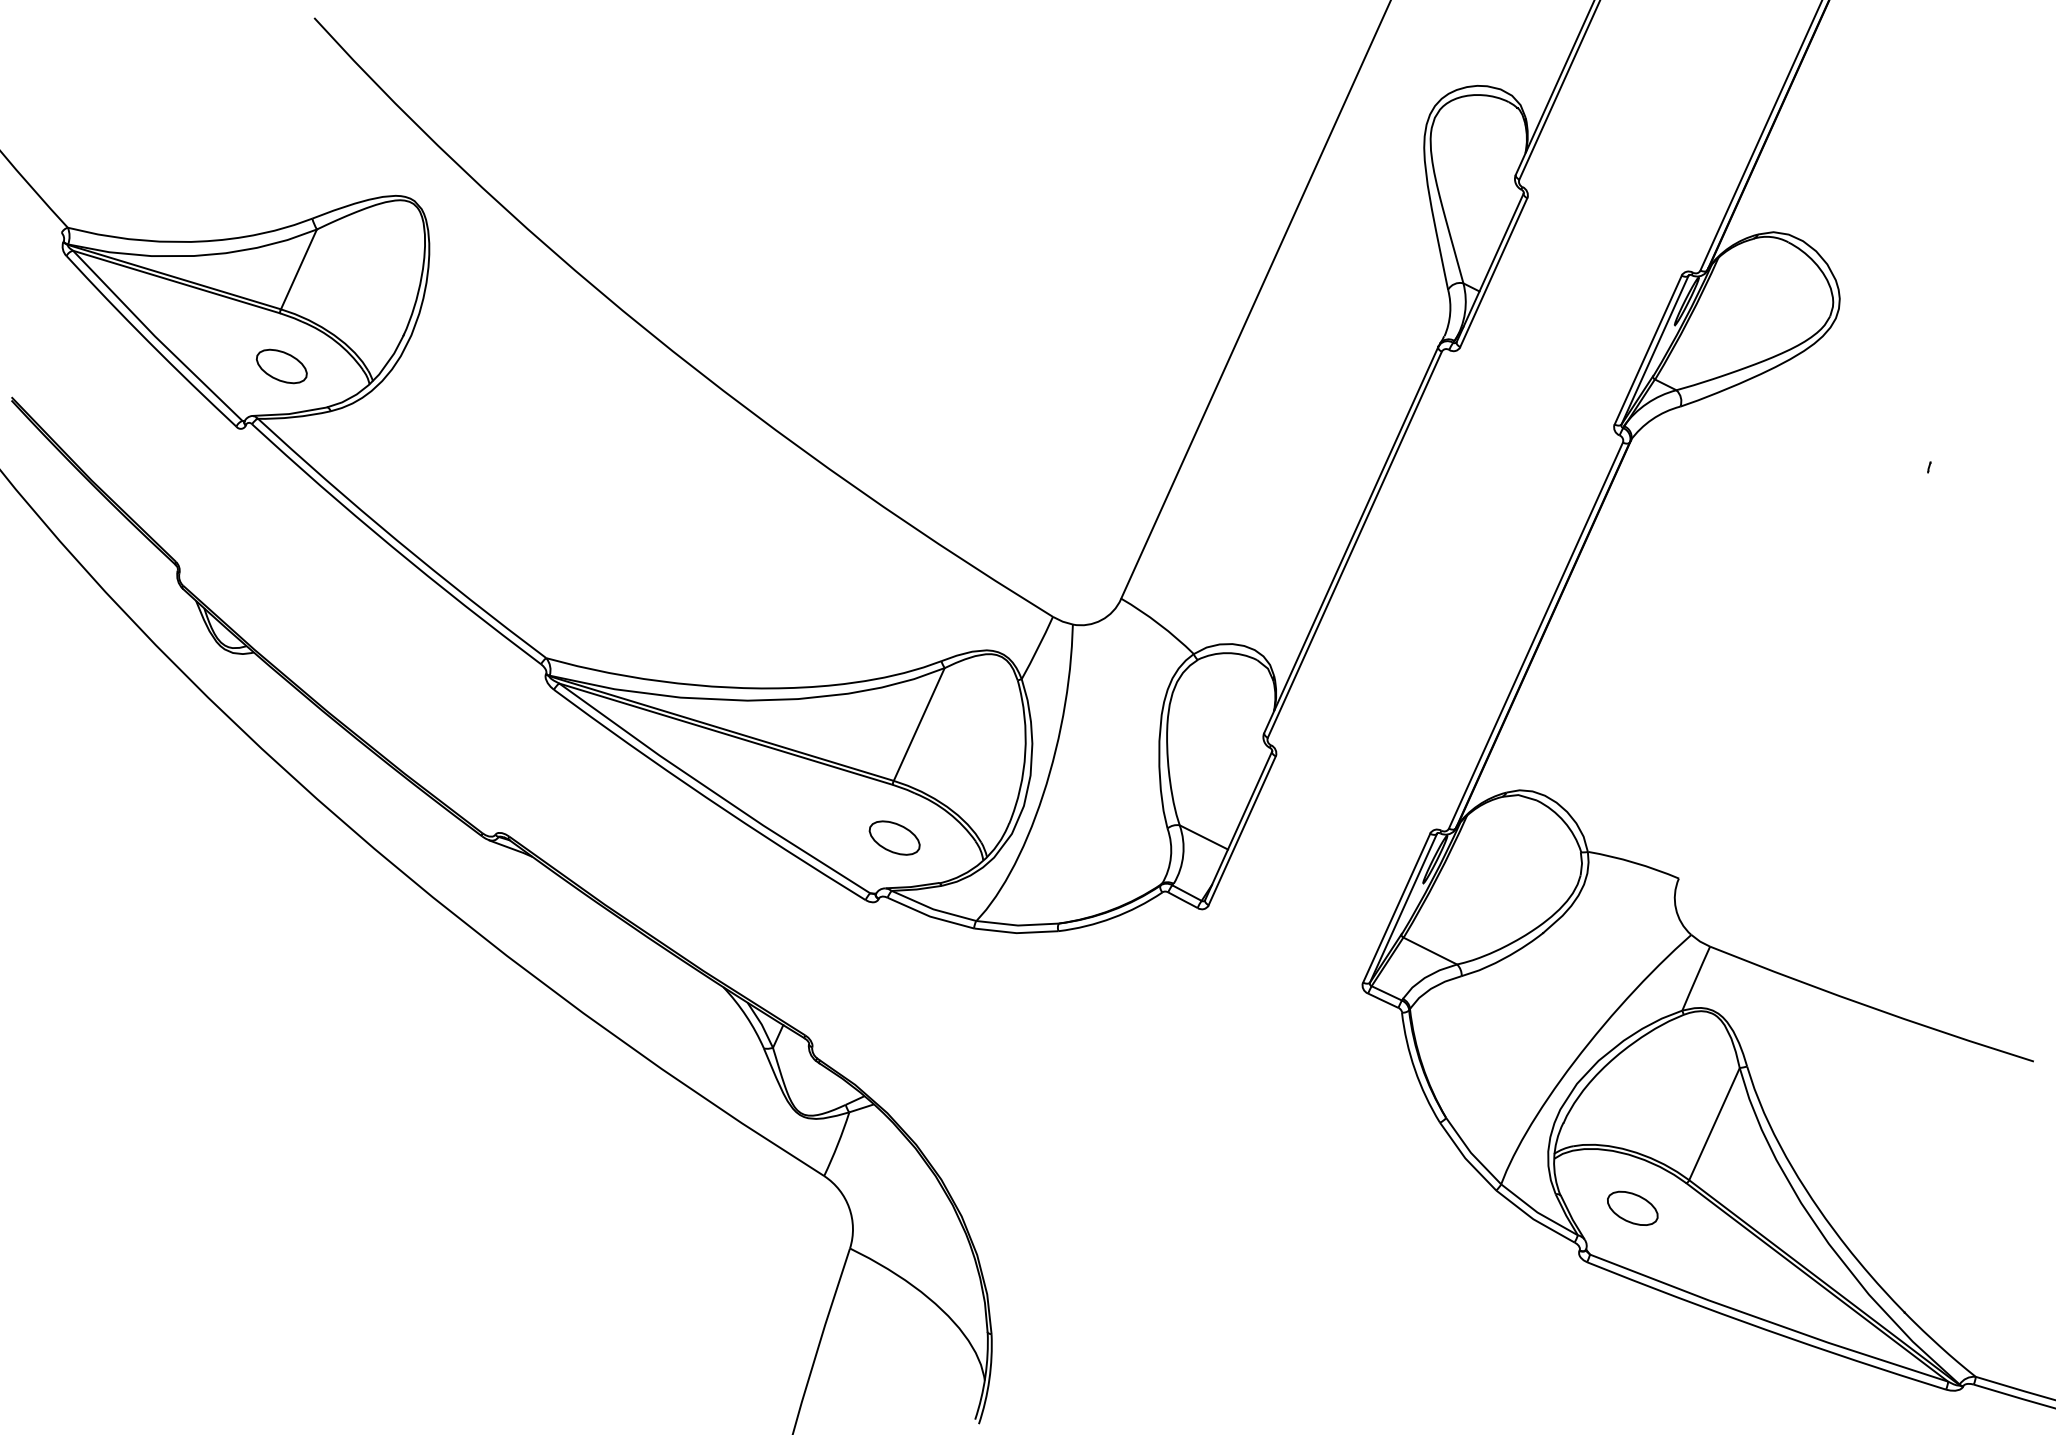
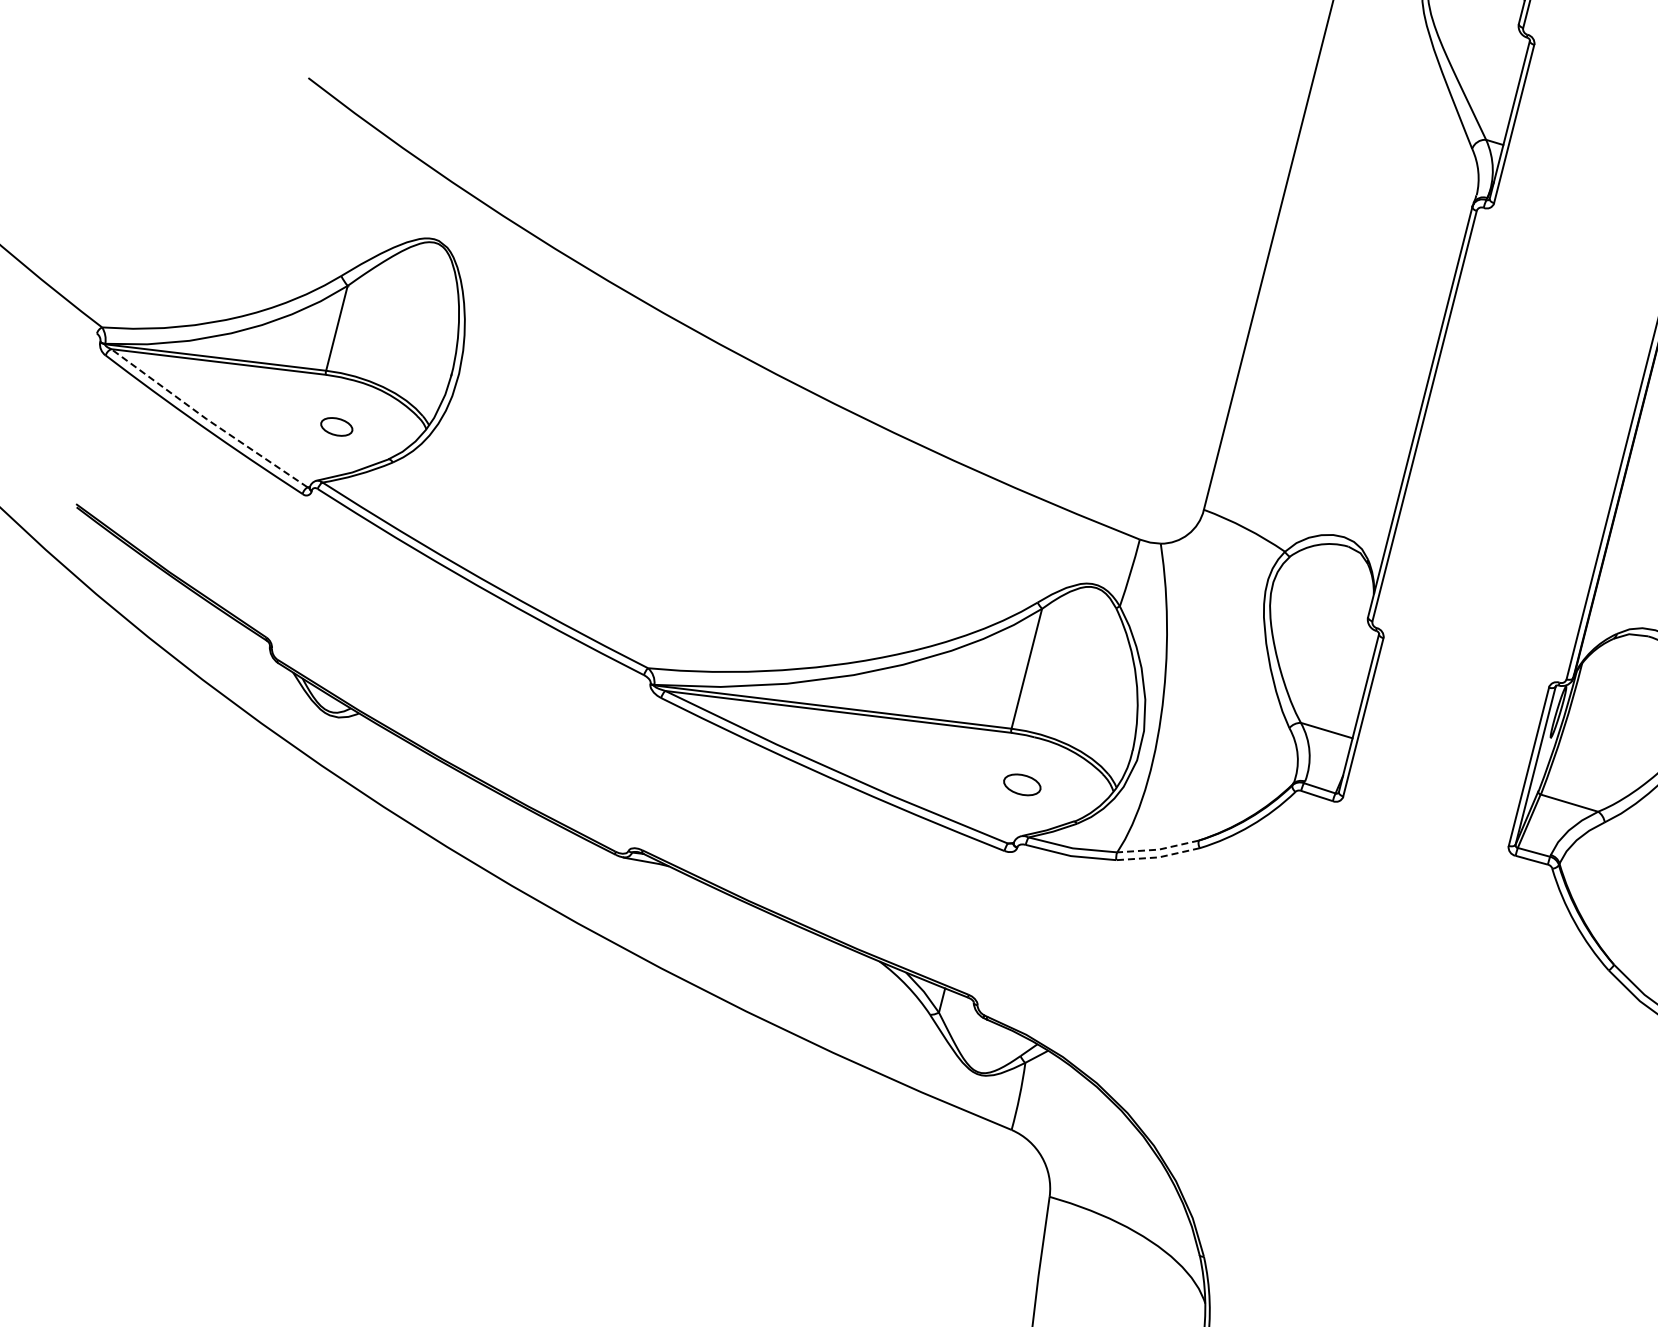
line: (155, 337) -> (207, 420), solid -> dashed
part: (281, 366) -> (336, 426), size x0.6
part: (894, 837) -> (1022, 784), size x0.7
line: (1018, 925) -> (1159, 849), solid -> dashed
line: (1016, 933) -> (1158, 857), solid -> dashed

